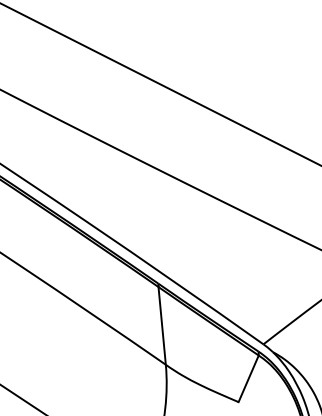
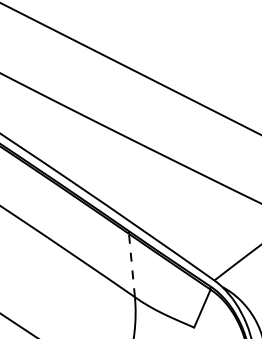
line: (162, 325) -> (132, 265), solid -> dashed

